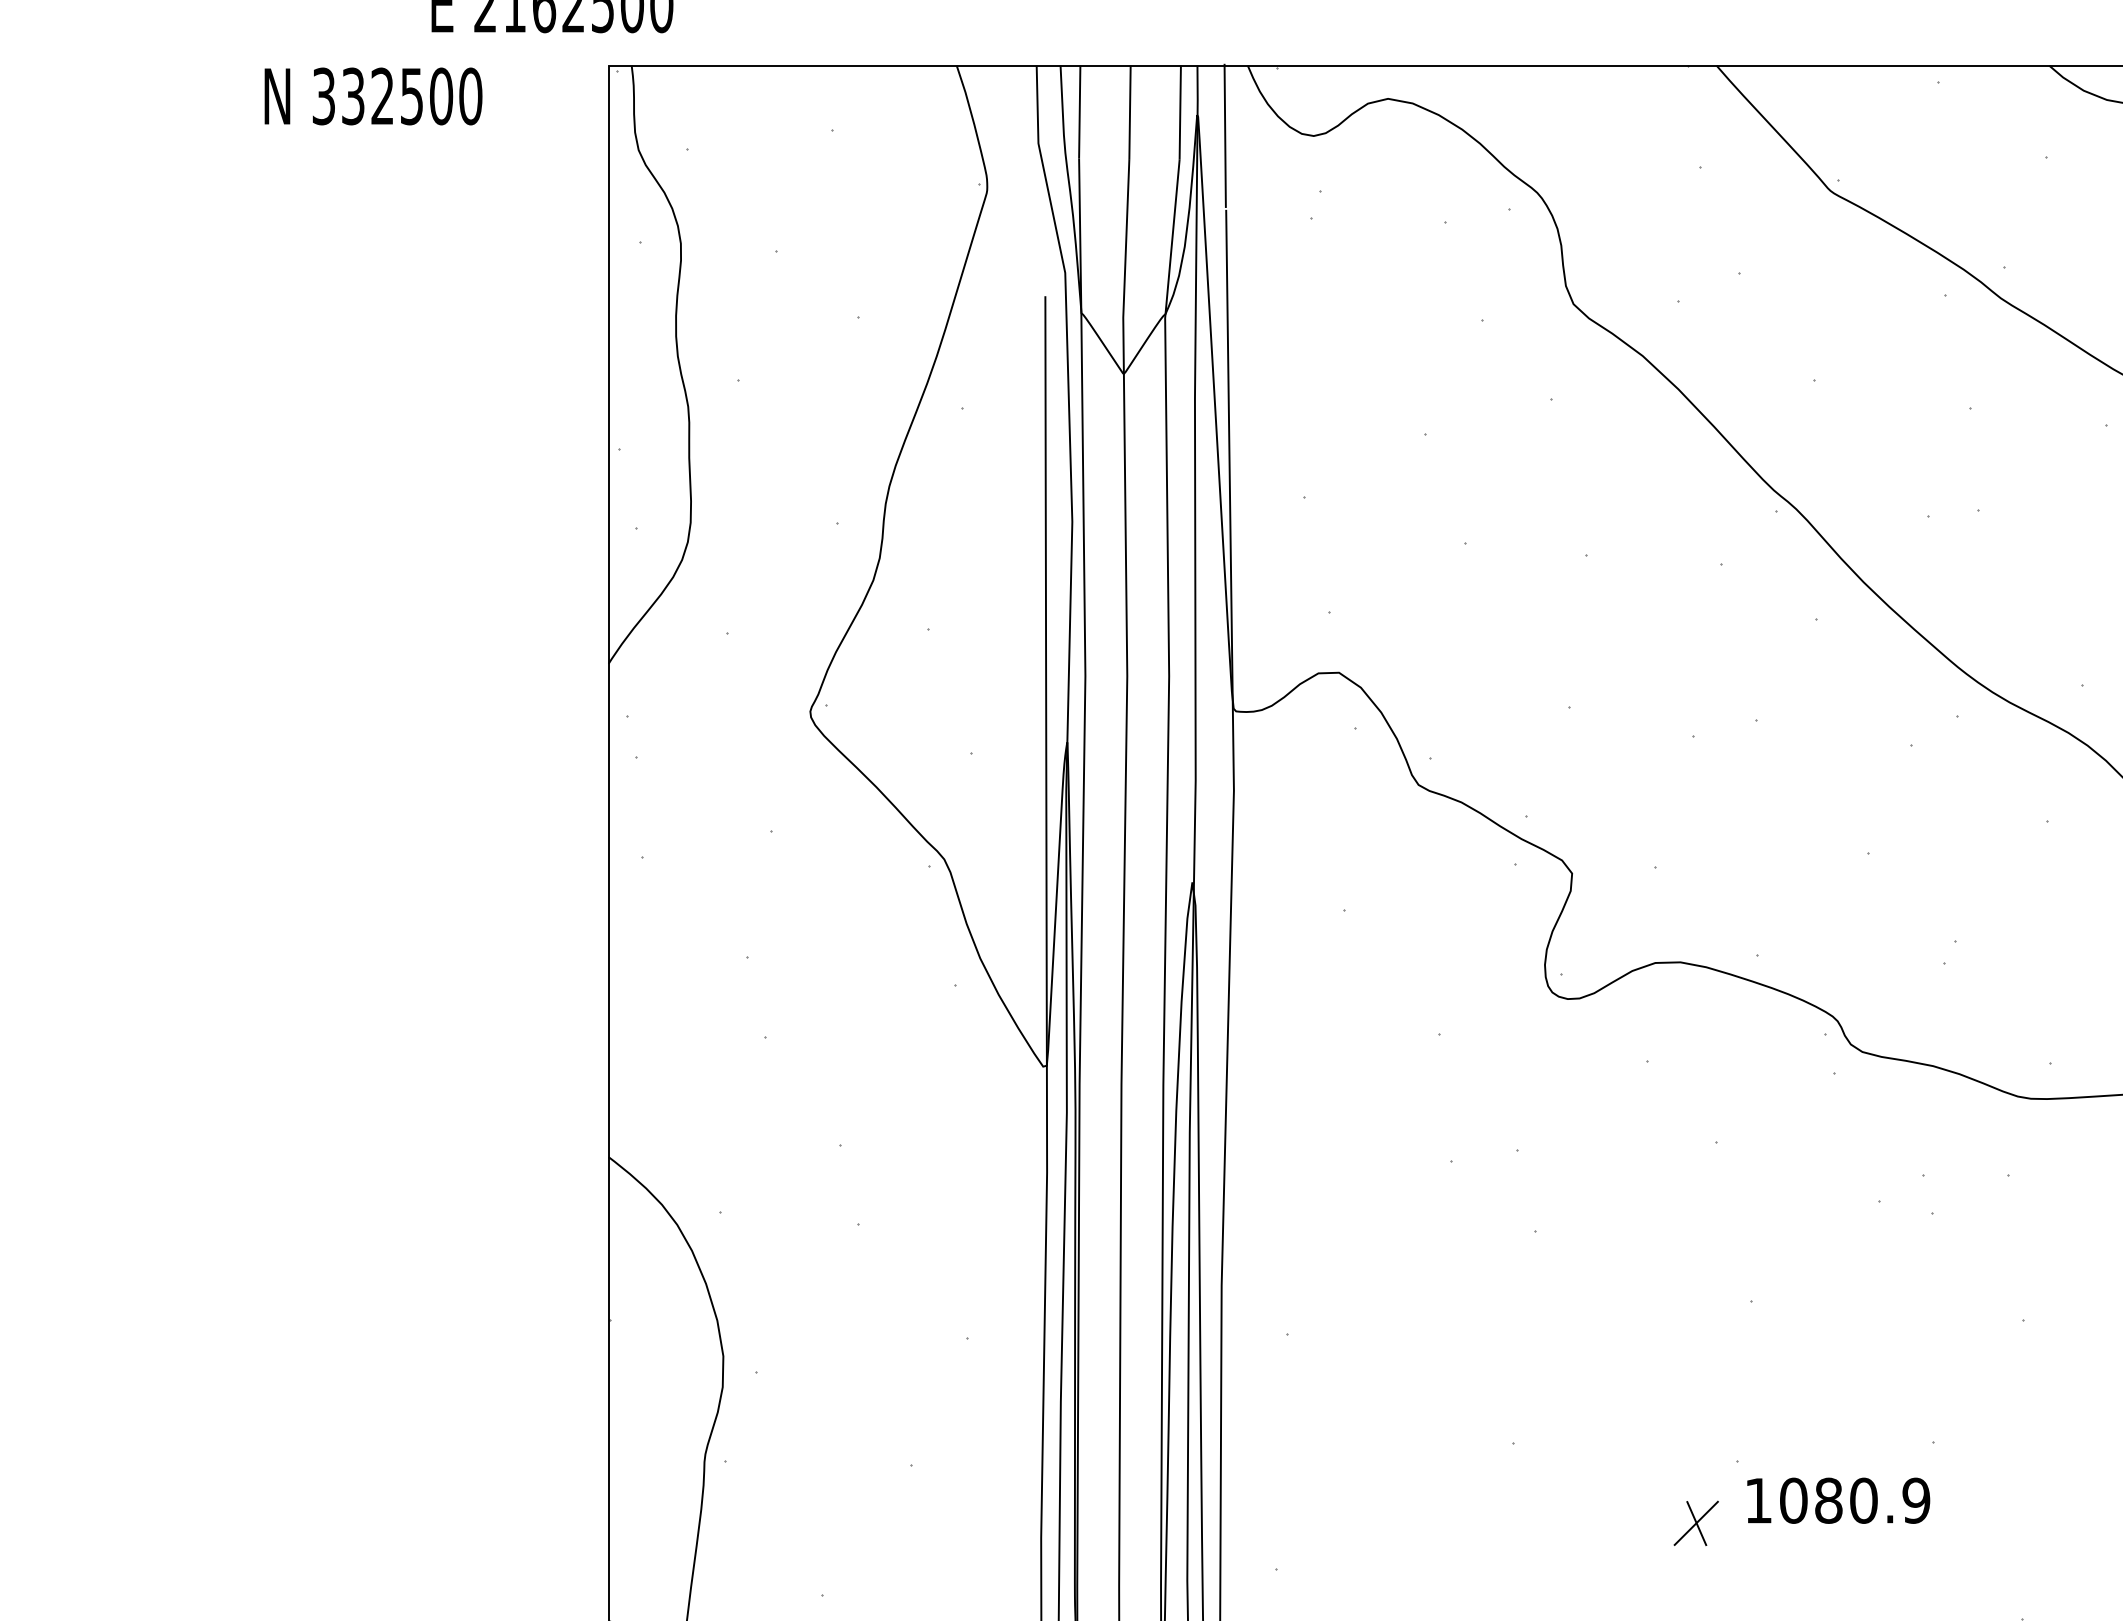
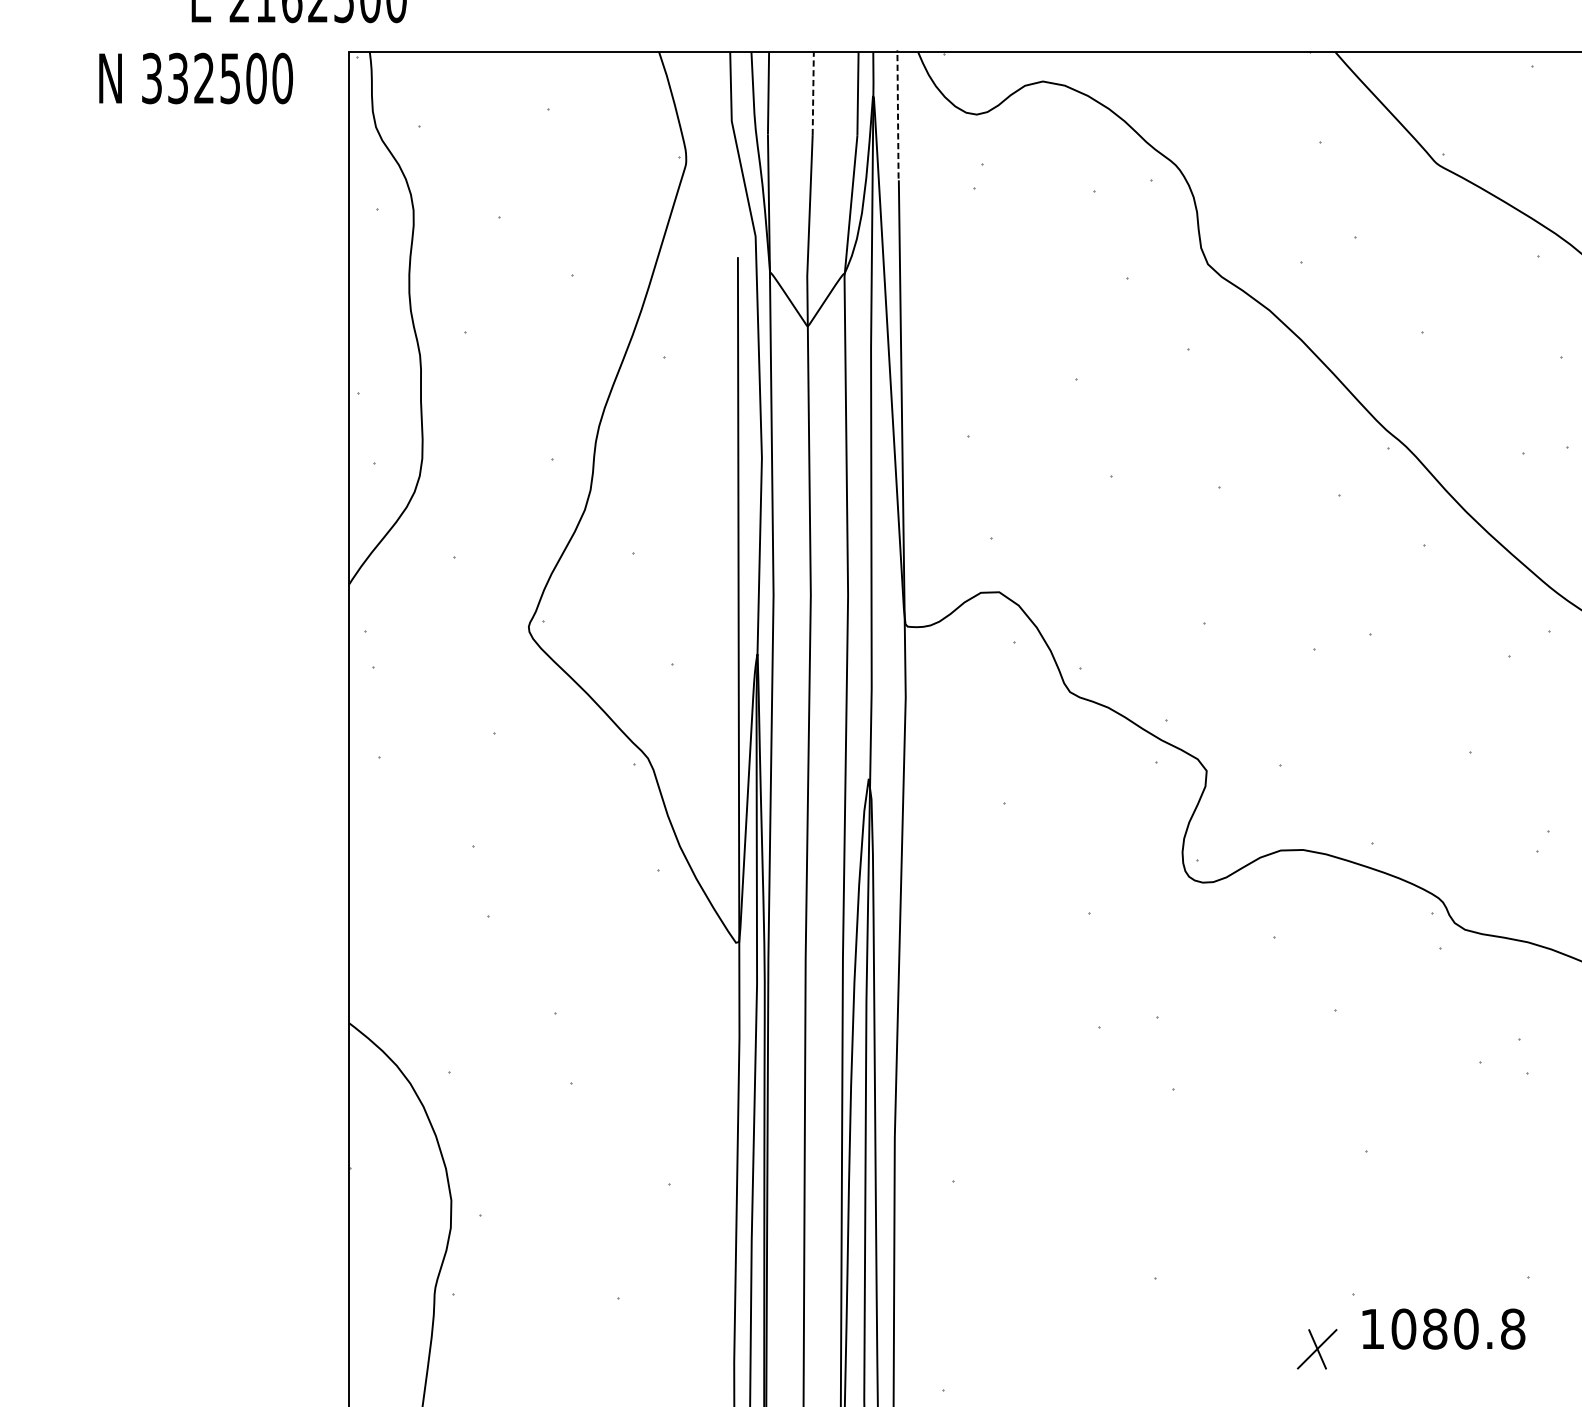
text: (373, 96) -> (196, 78), moved
line: (1130, 112) -> (813, 93), solid -> dashed
line: (1225, 135) -> (898, 114), solid -> dashed
text: (1916, 1500) -> (1513, 1328), 1080.9 -> 1080.8

